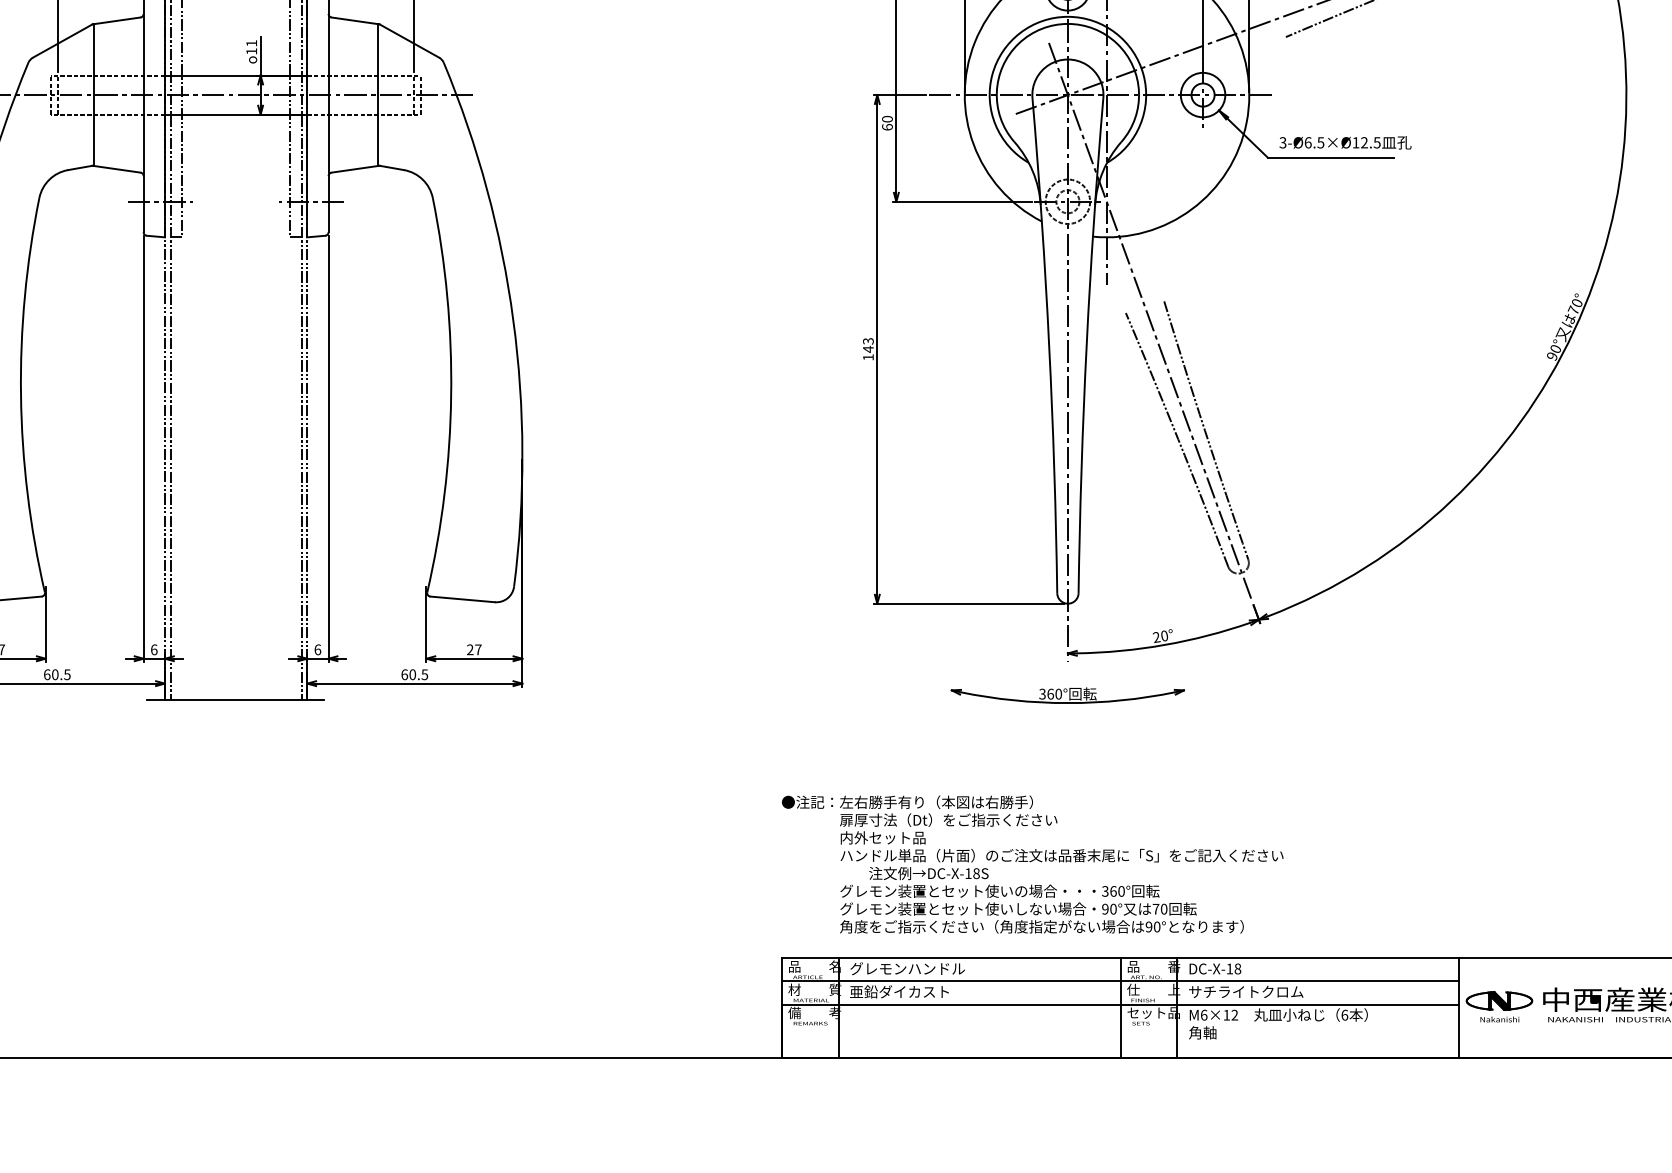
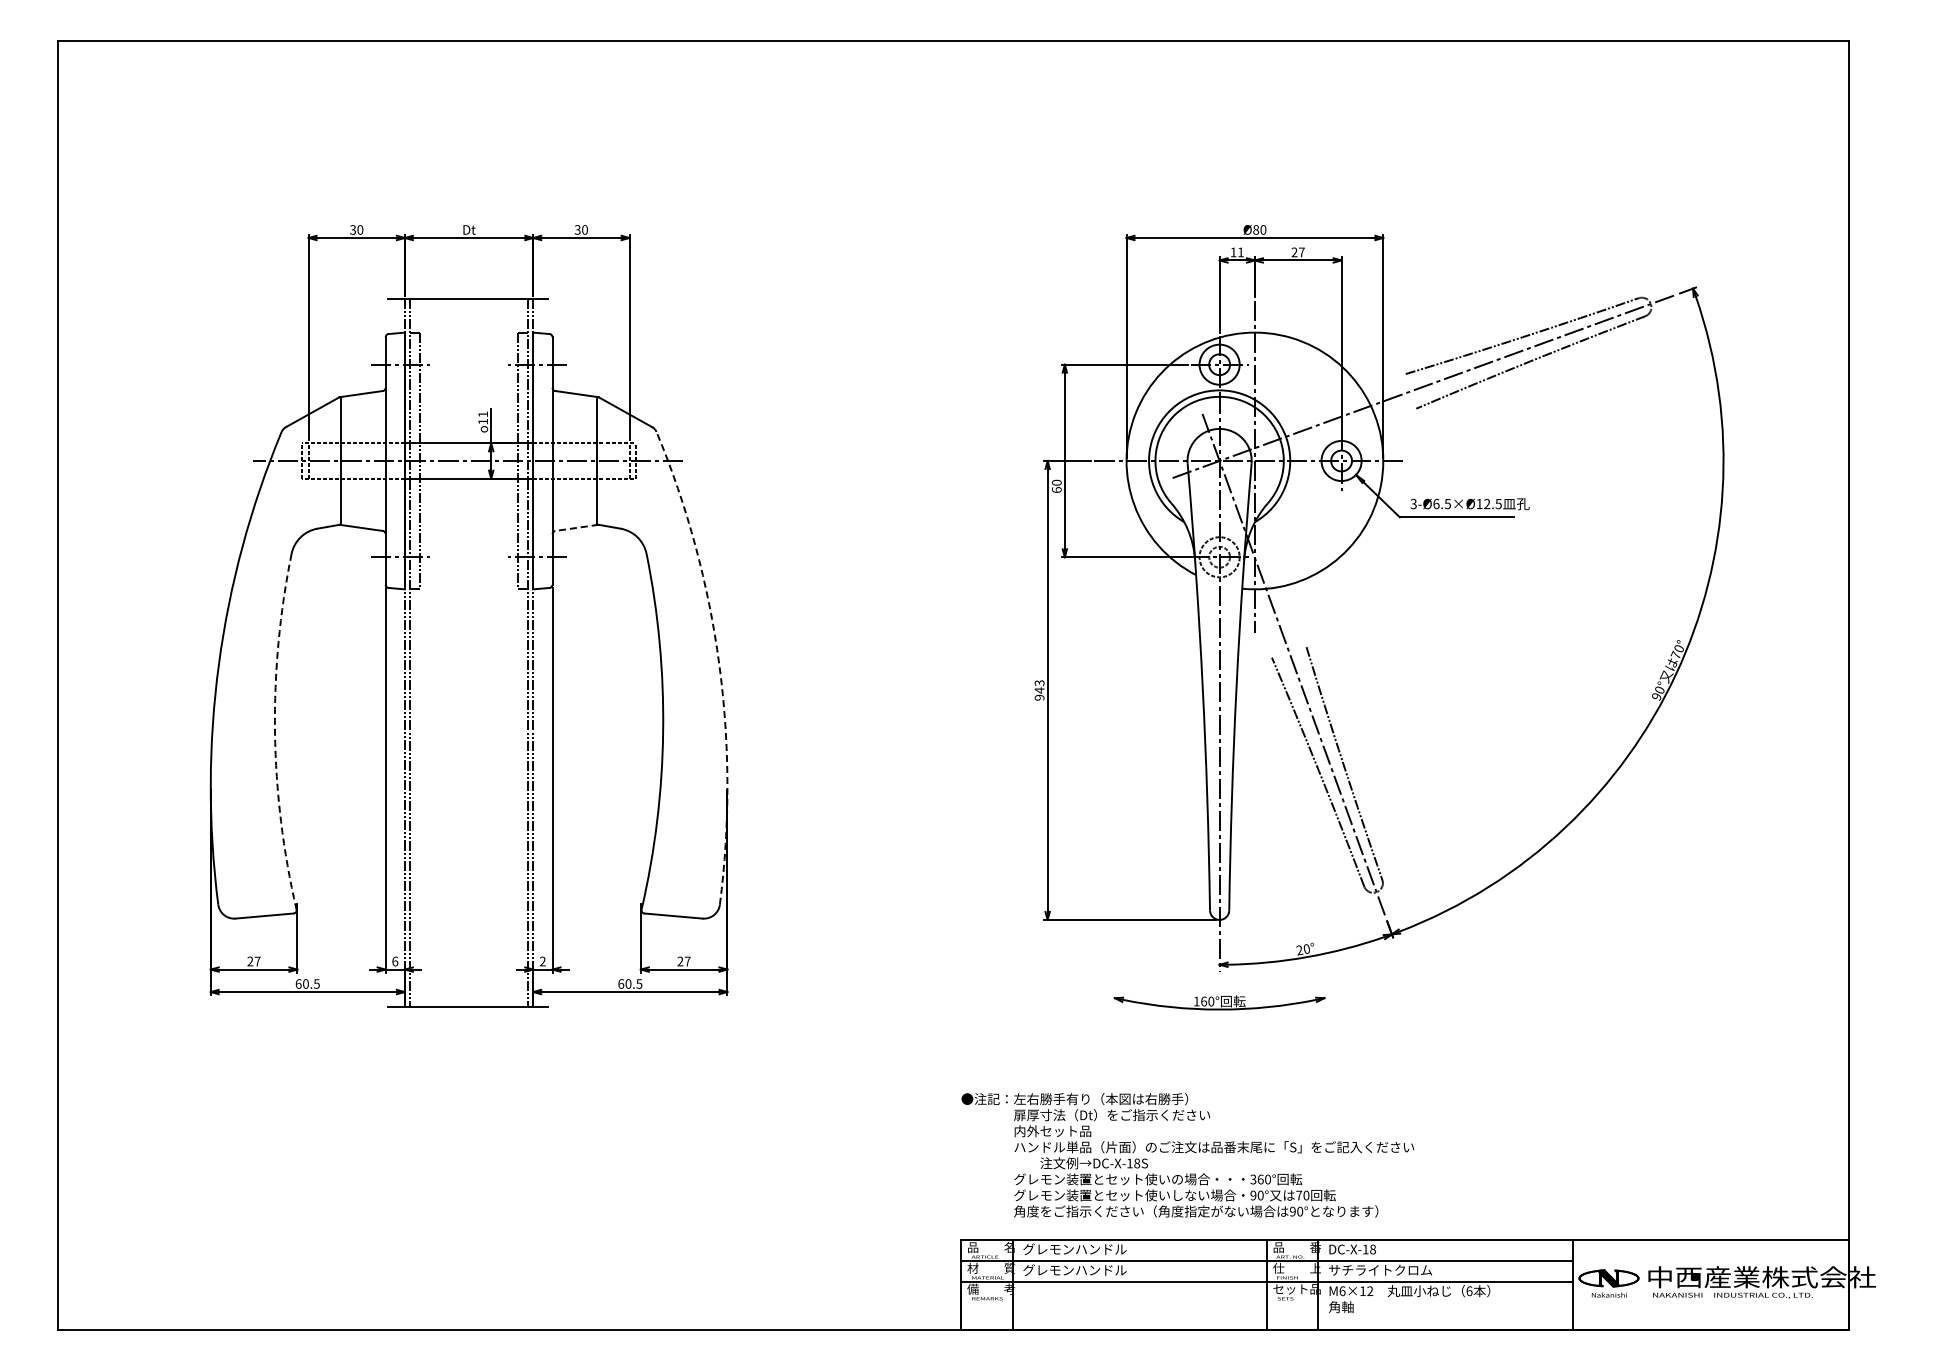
line: (355, 168) -> (576, 527), solid -> dashed
arc: (513, 320) -> (719, 664), solid -> dashed
text: (868, 357) -> (1039, 697), 143 -> 943
arc: (21, 395) -> (275, 732), solid -> dashed
text: (317, 649) -> (542, 961), 6 -> 2
text: (1042, 694) -> (1196, 1001), 360° -> 160°
text: (907, 992) -> (1074, 1270), 亜鉛ダイカスト -> グレモンハンドル

